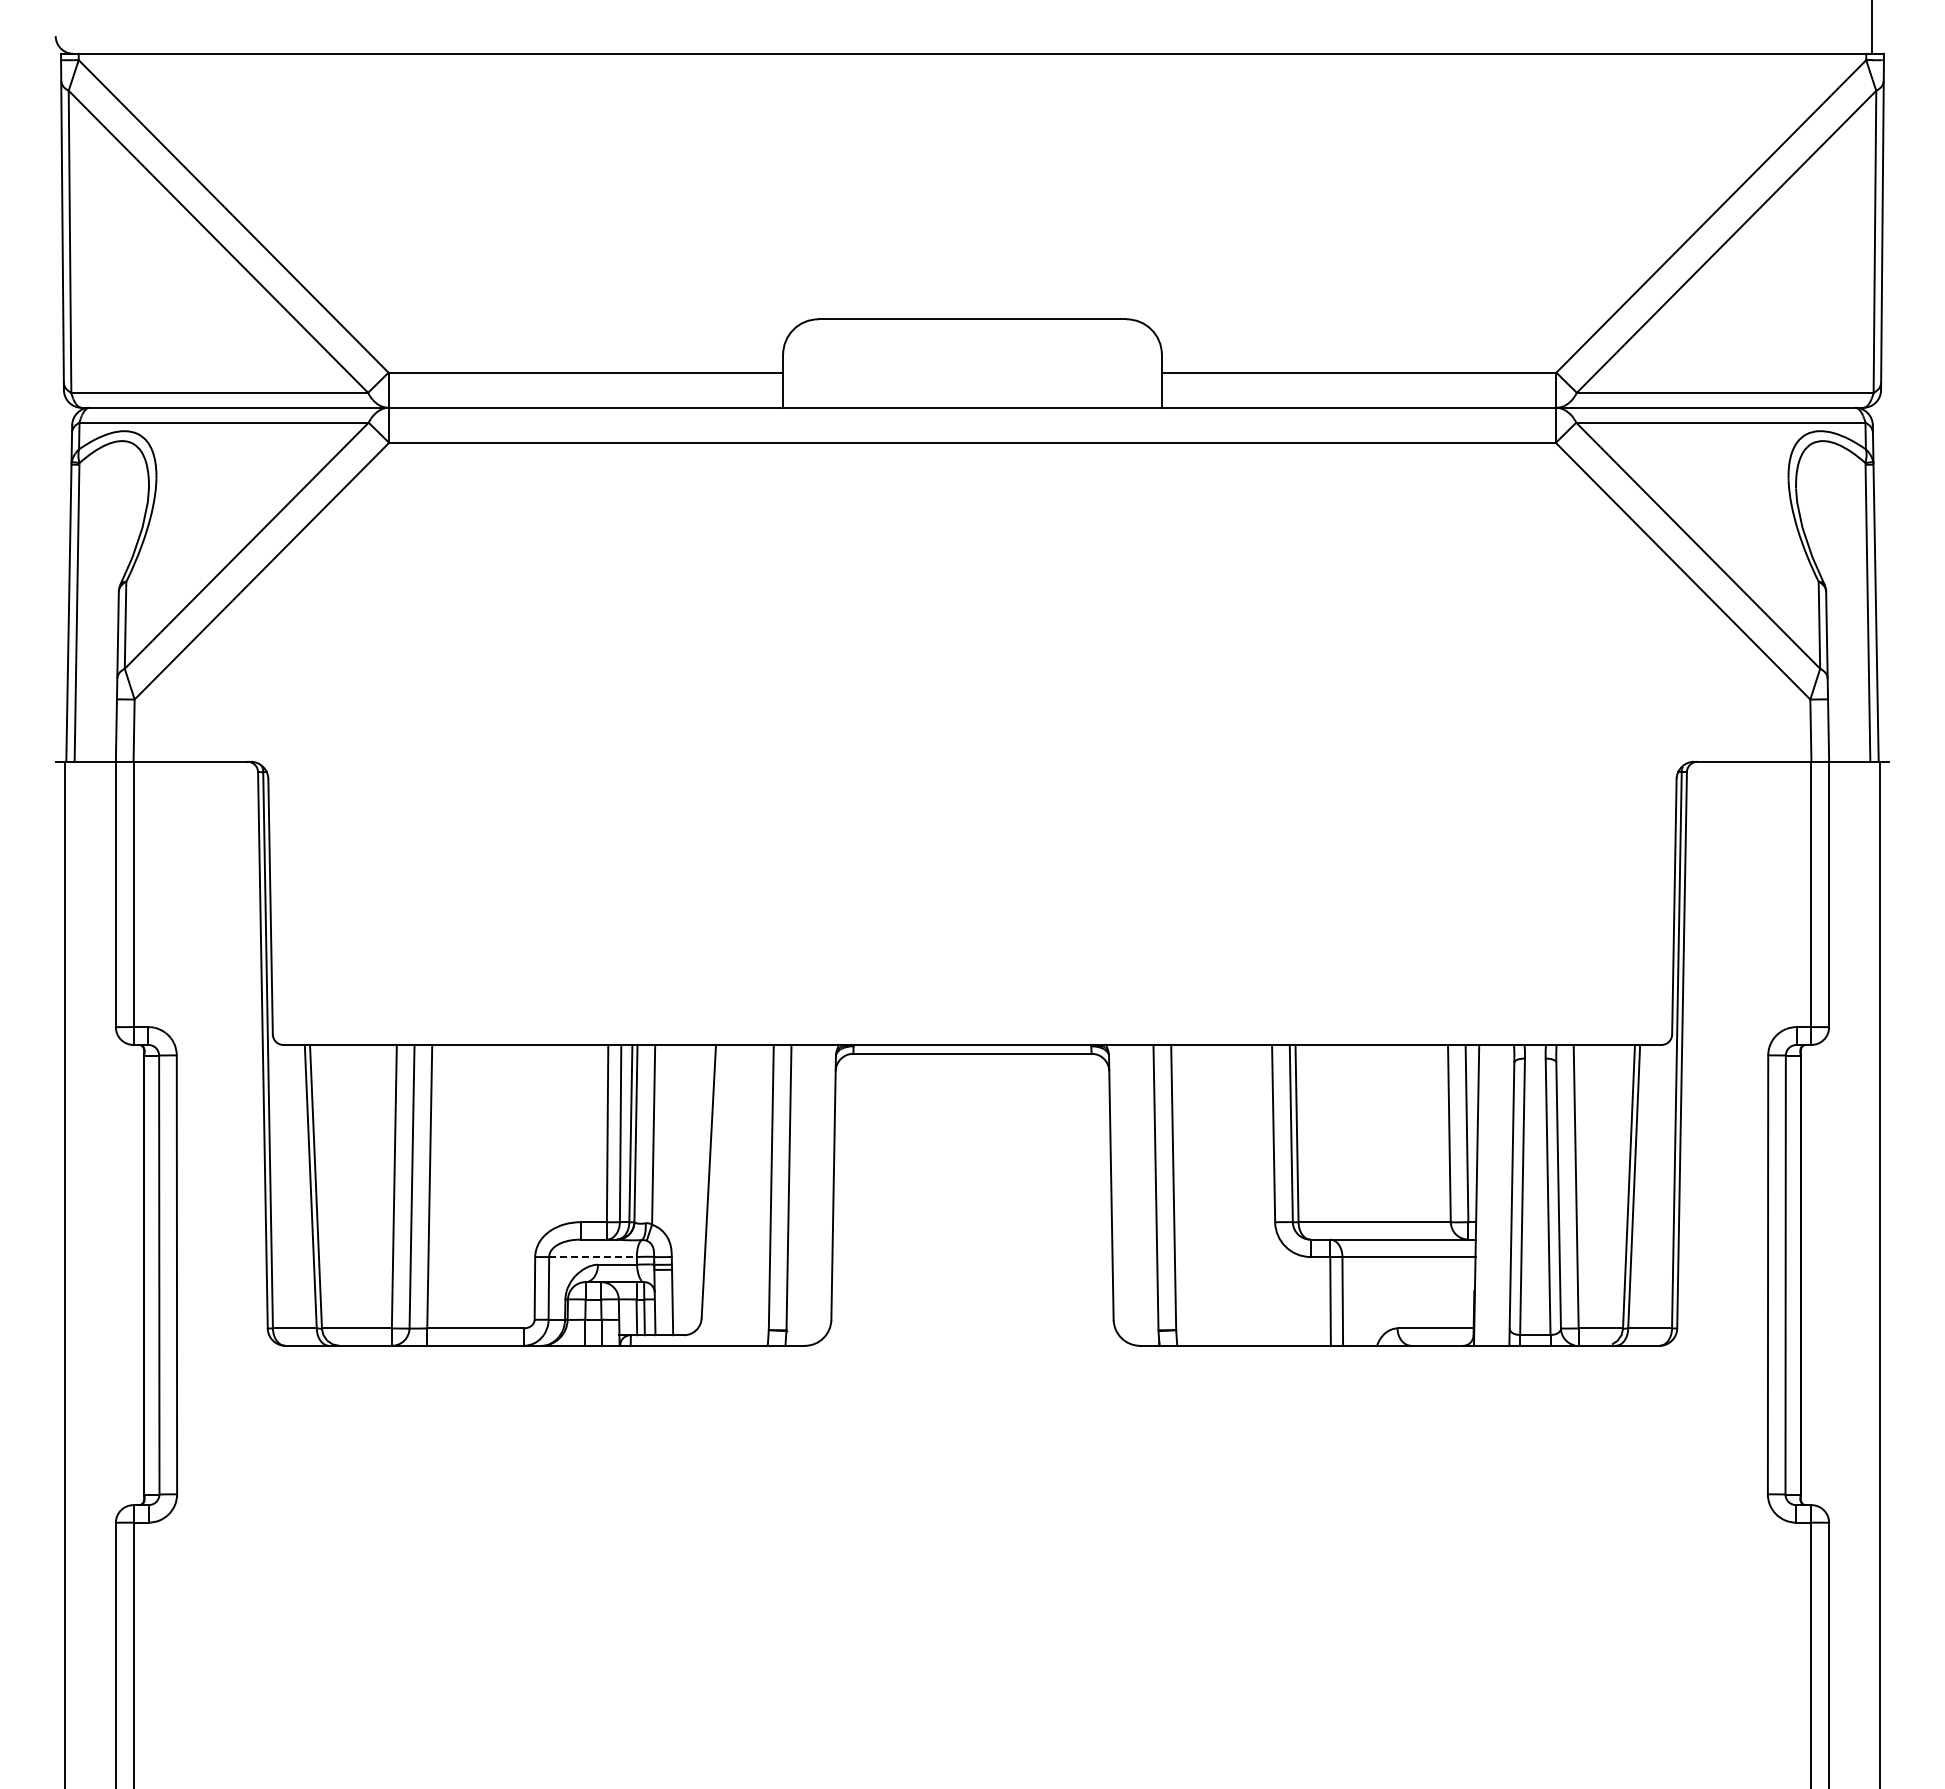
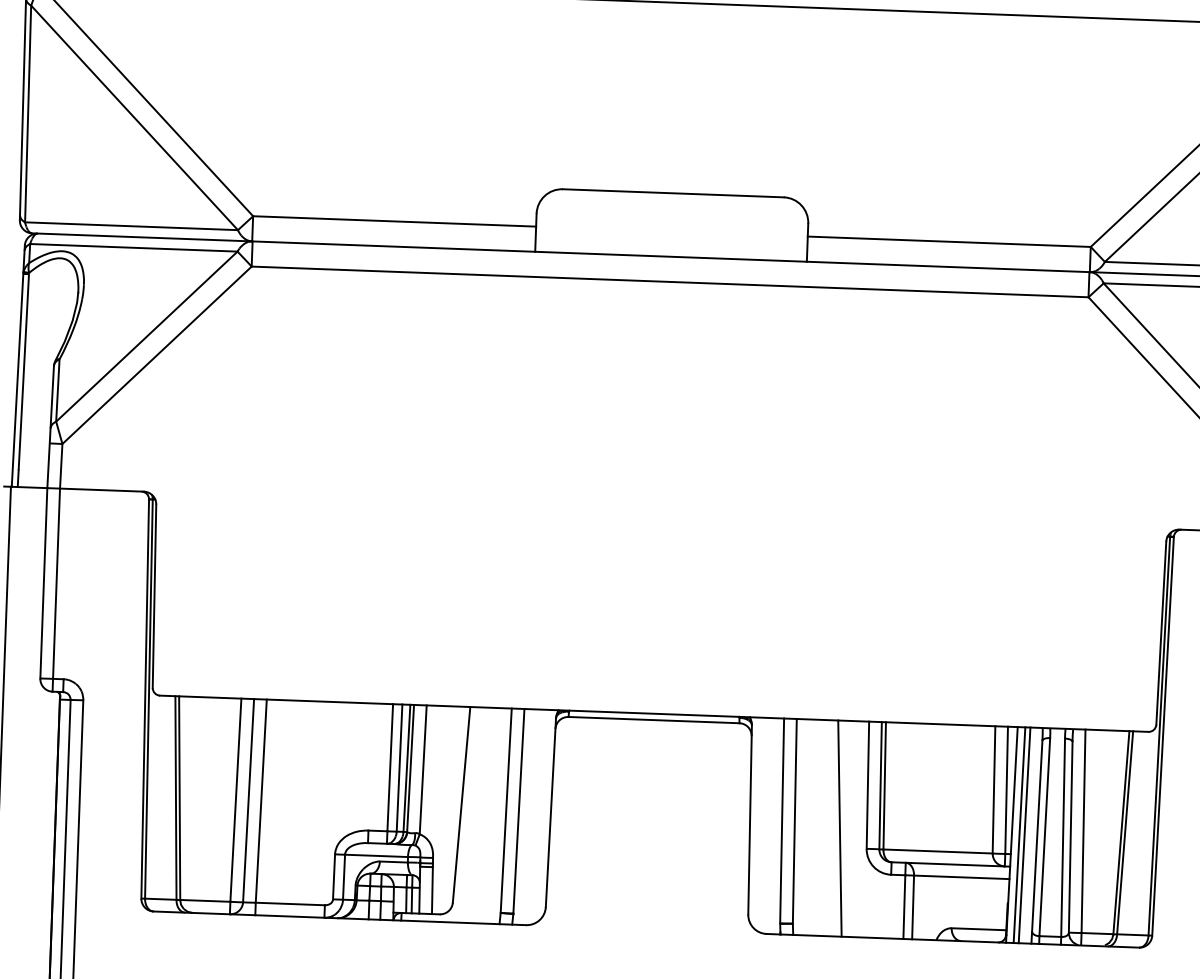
line: (1236, 1194) -> (839, 827), added
line: (1486, 1194) -> (1018, 834), added
line: (1493, 1194) -> (1024, 834), added
line: (593, 1257) -> (376, 856), dashed -> solid

